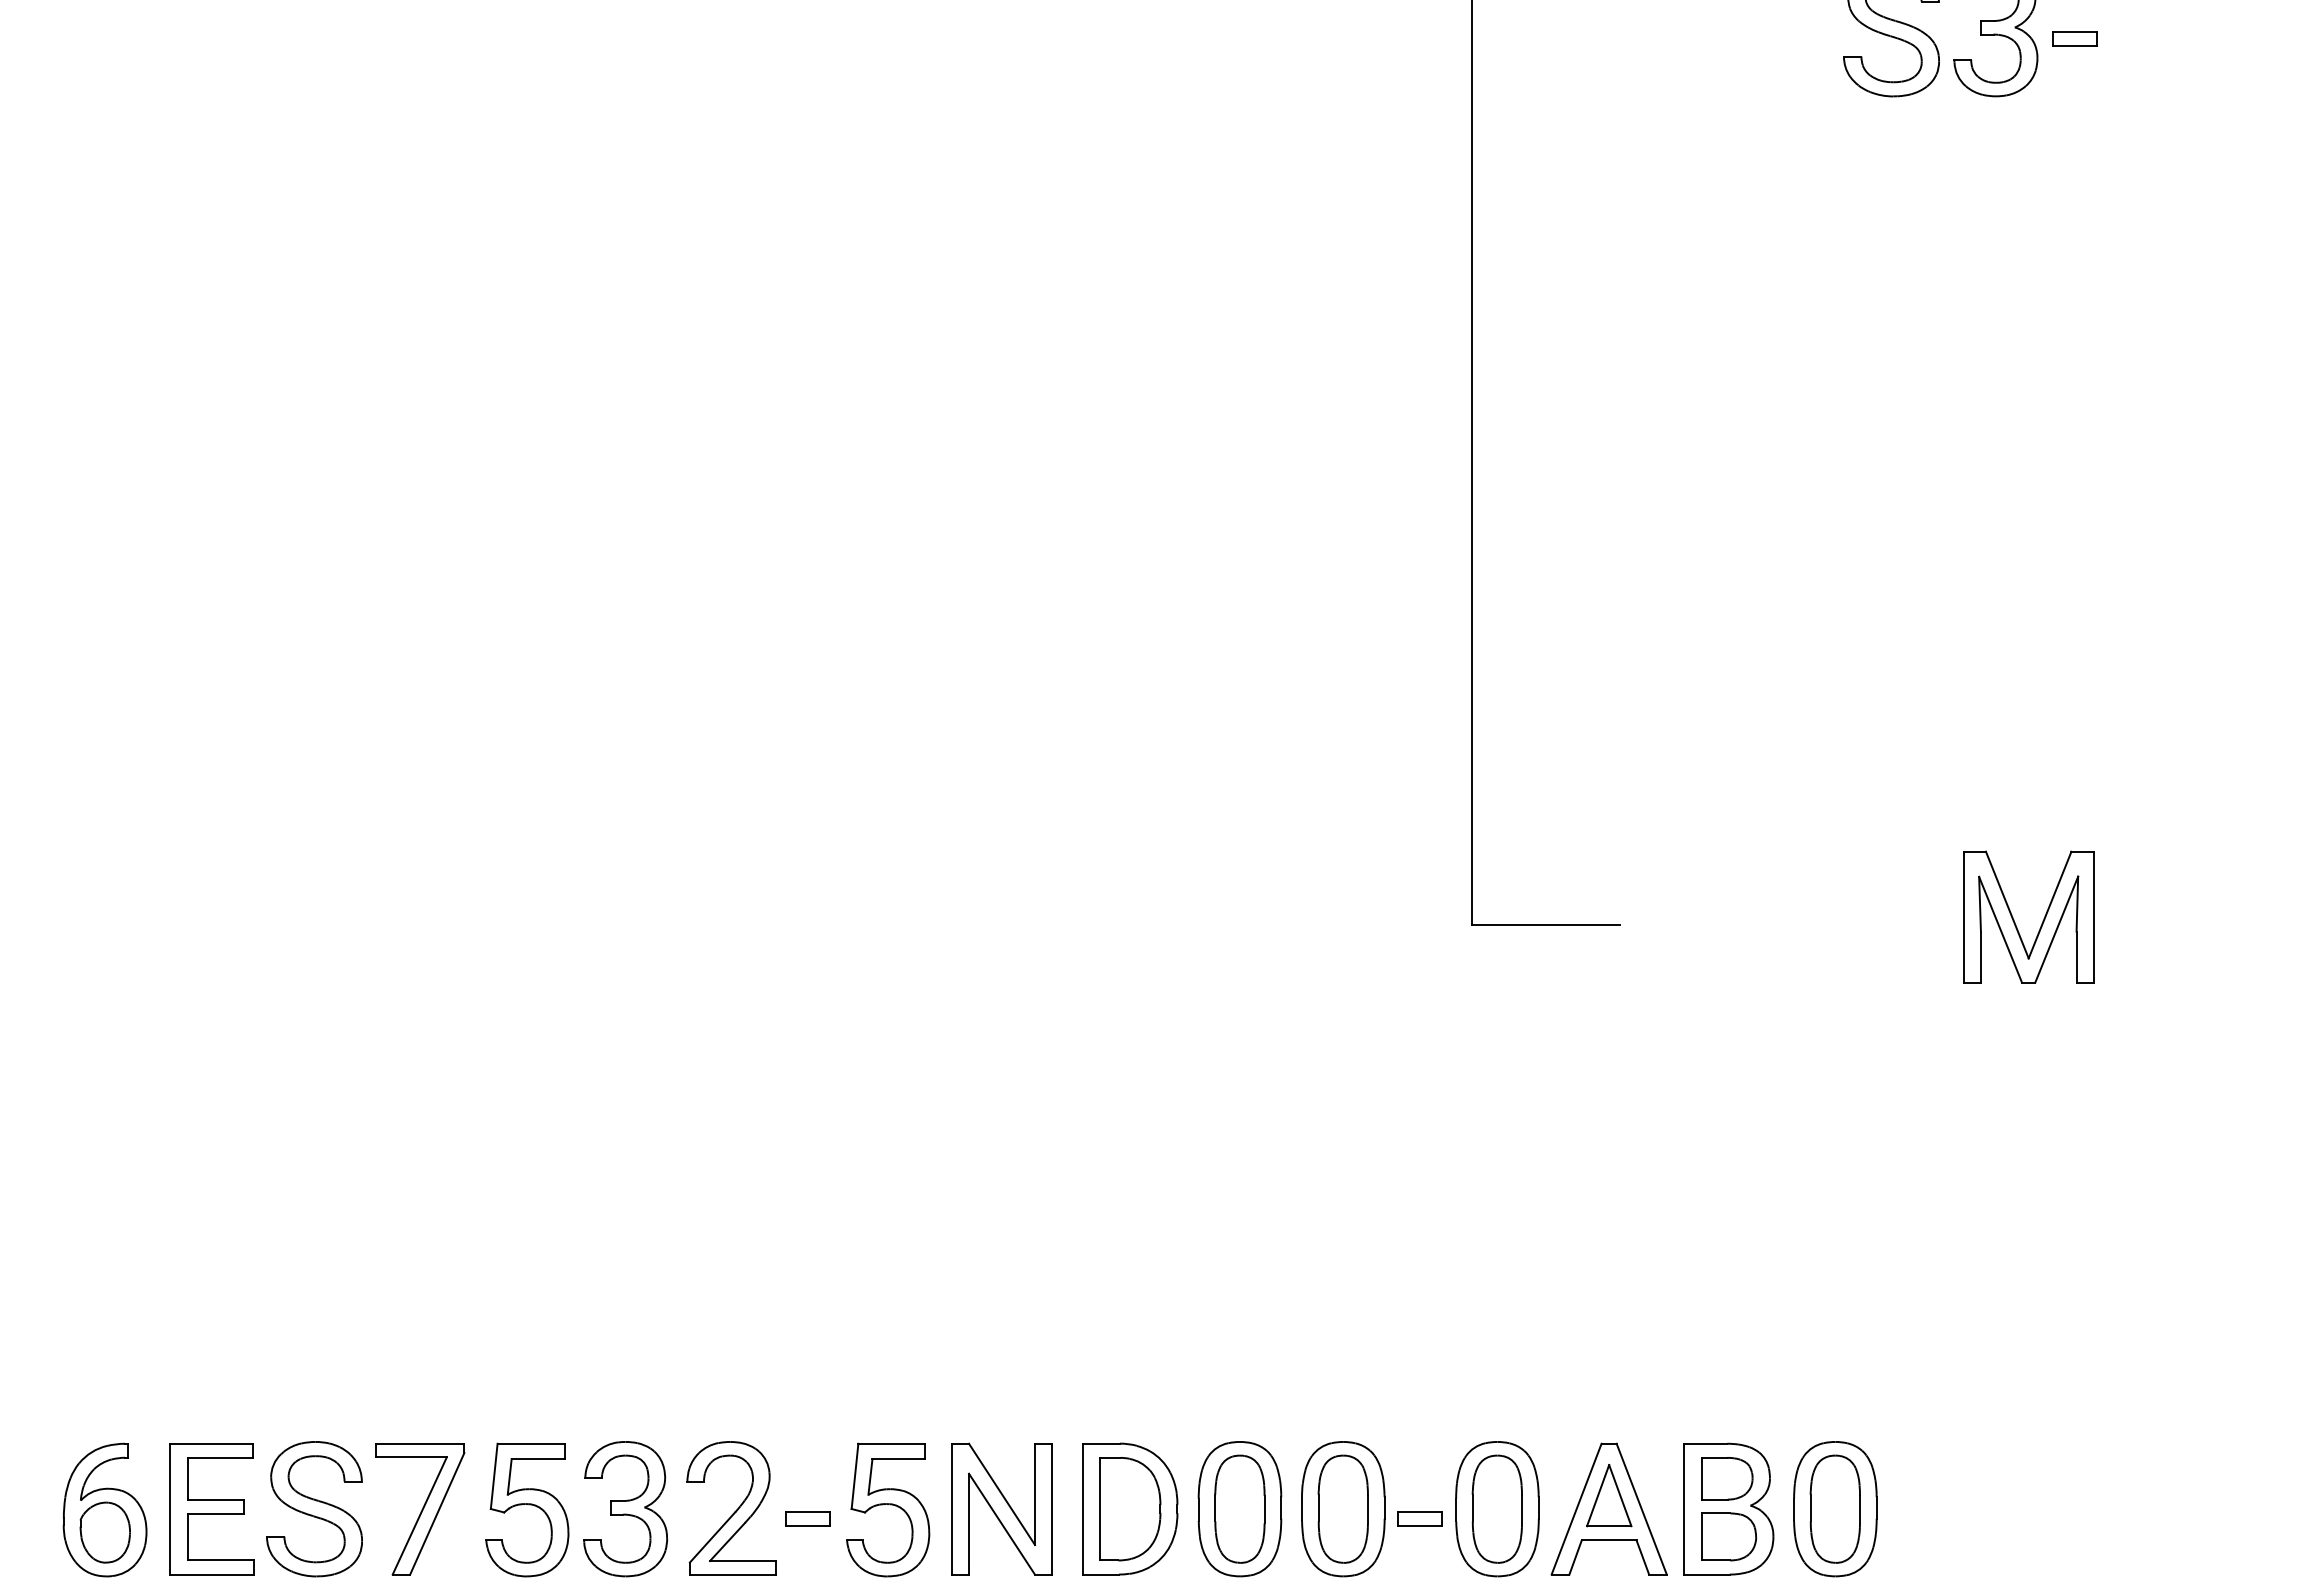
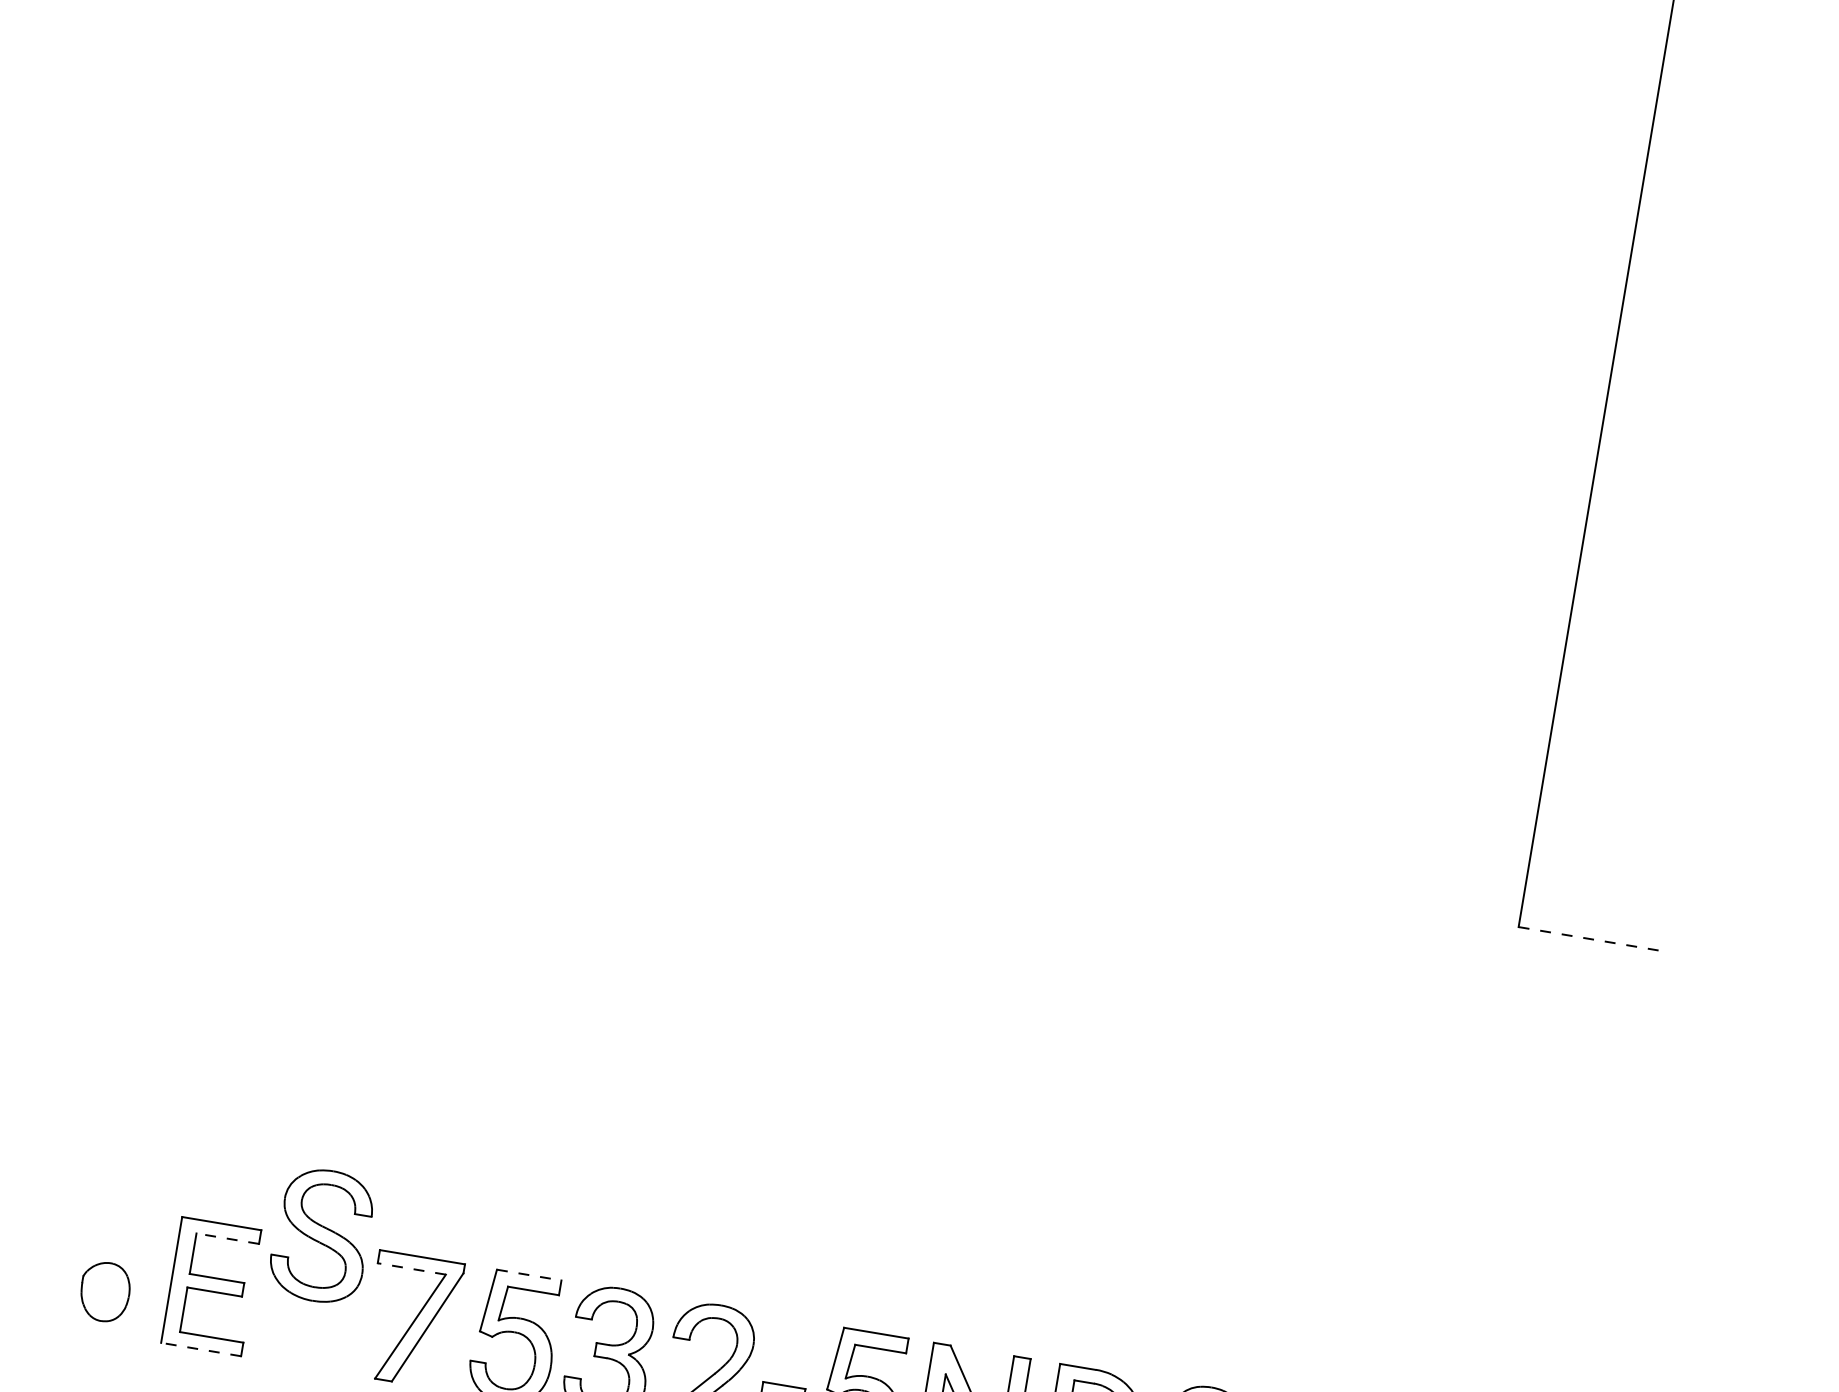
line: (1546, 924) -> (1589, 938), solid -> dashed
line: (531, 1443) -> (529, 1274), solid -> dashed
line: (219, 1457) -> (227, 1238), solid -> dashed
line: (410, 1457) -> (410, 1268), solid -> dashed
part: (104, 1509) -> (108, 1269), removed
part: (314, 1509) -> (321, 1236), moved
line: (212, 1574) -> (201, 1349), solid -> dashed

